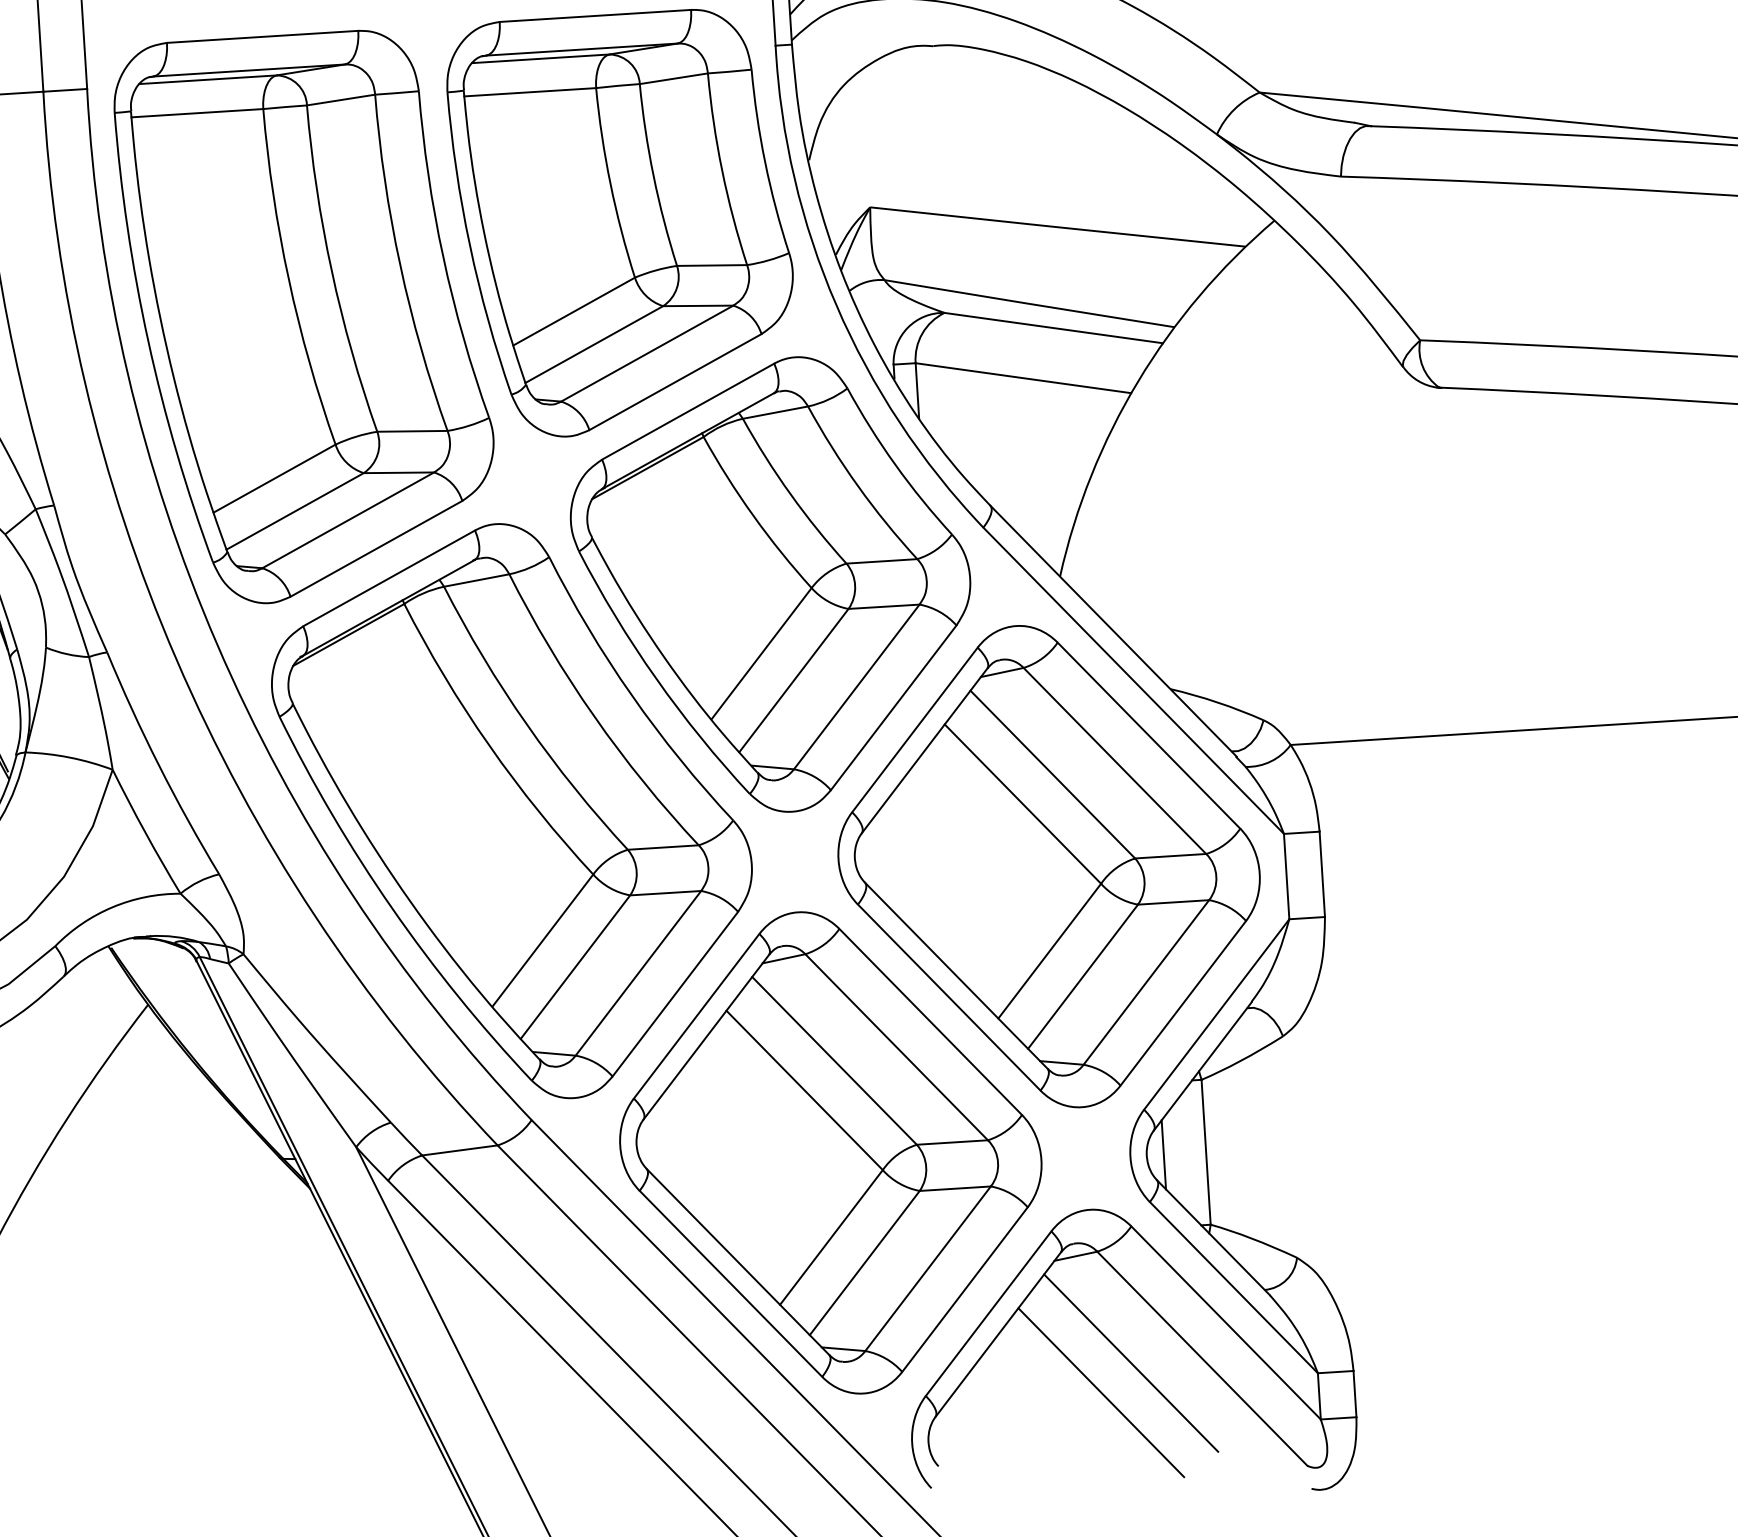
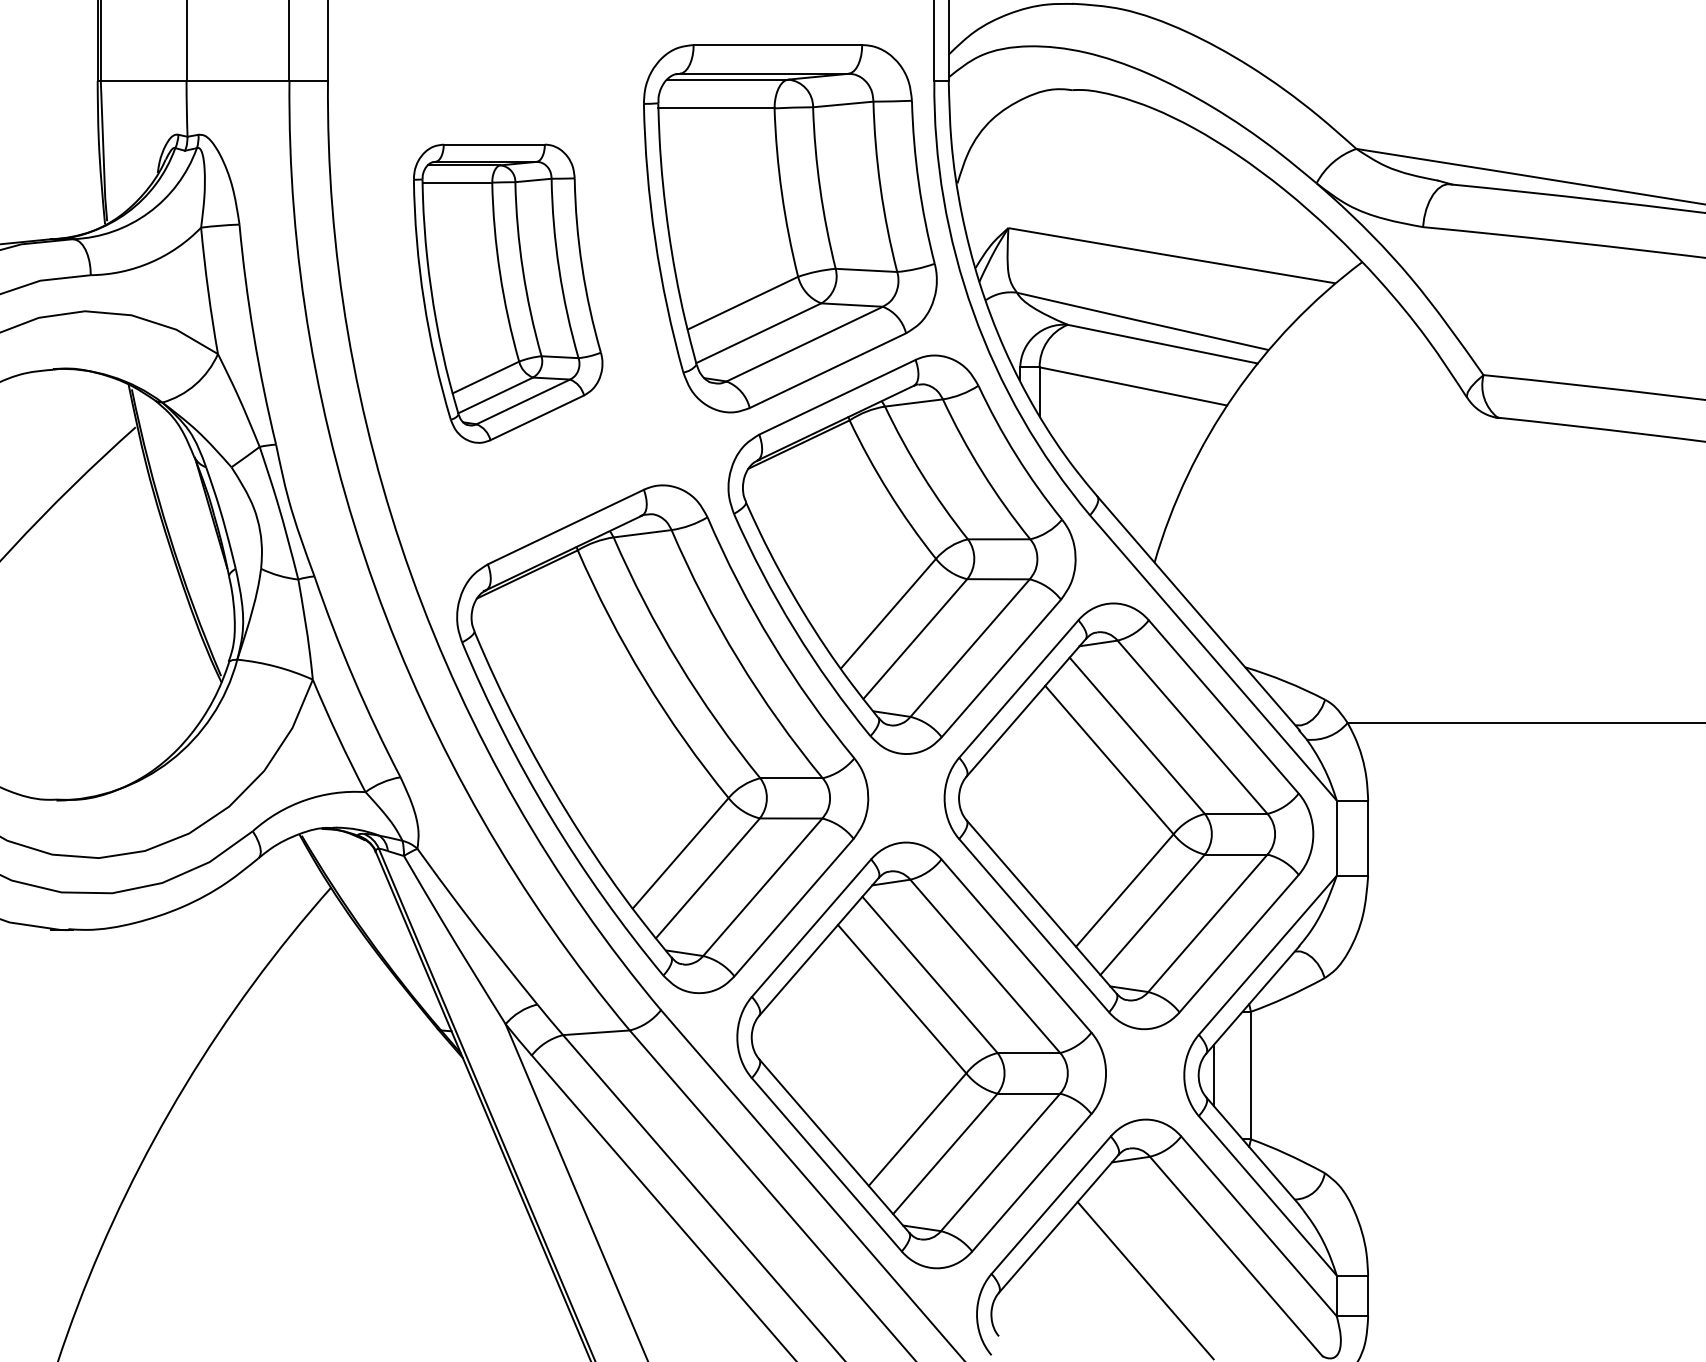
part: (307, 317) -> (508, 293), size x0.6
line: (1131, 1362) -> (1173, 1255), removed

